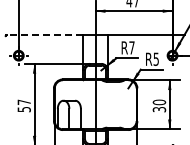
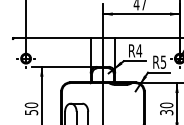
line: (44, 35) -> (51, 38), dashed -> solid
text: (131, 47) -> (138, 50), R7 -> R4
text: (23, 102) -> (30, 105), 57 -> 50

